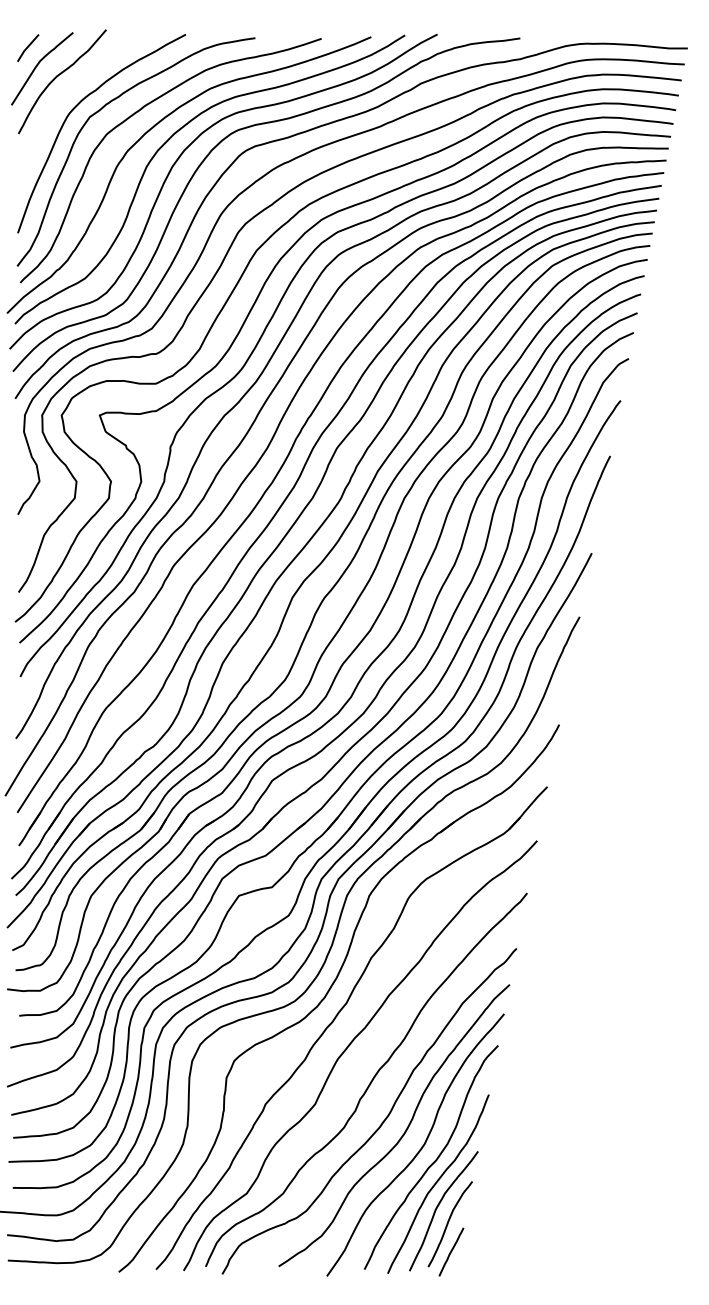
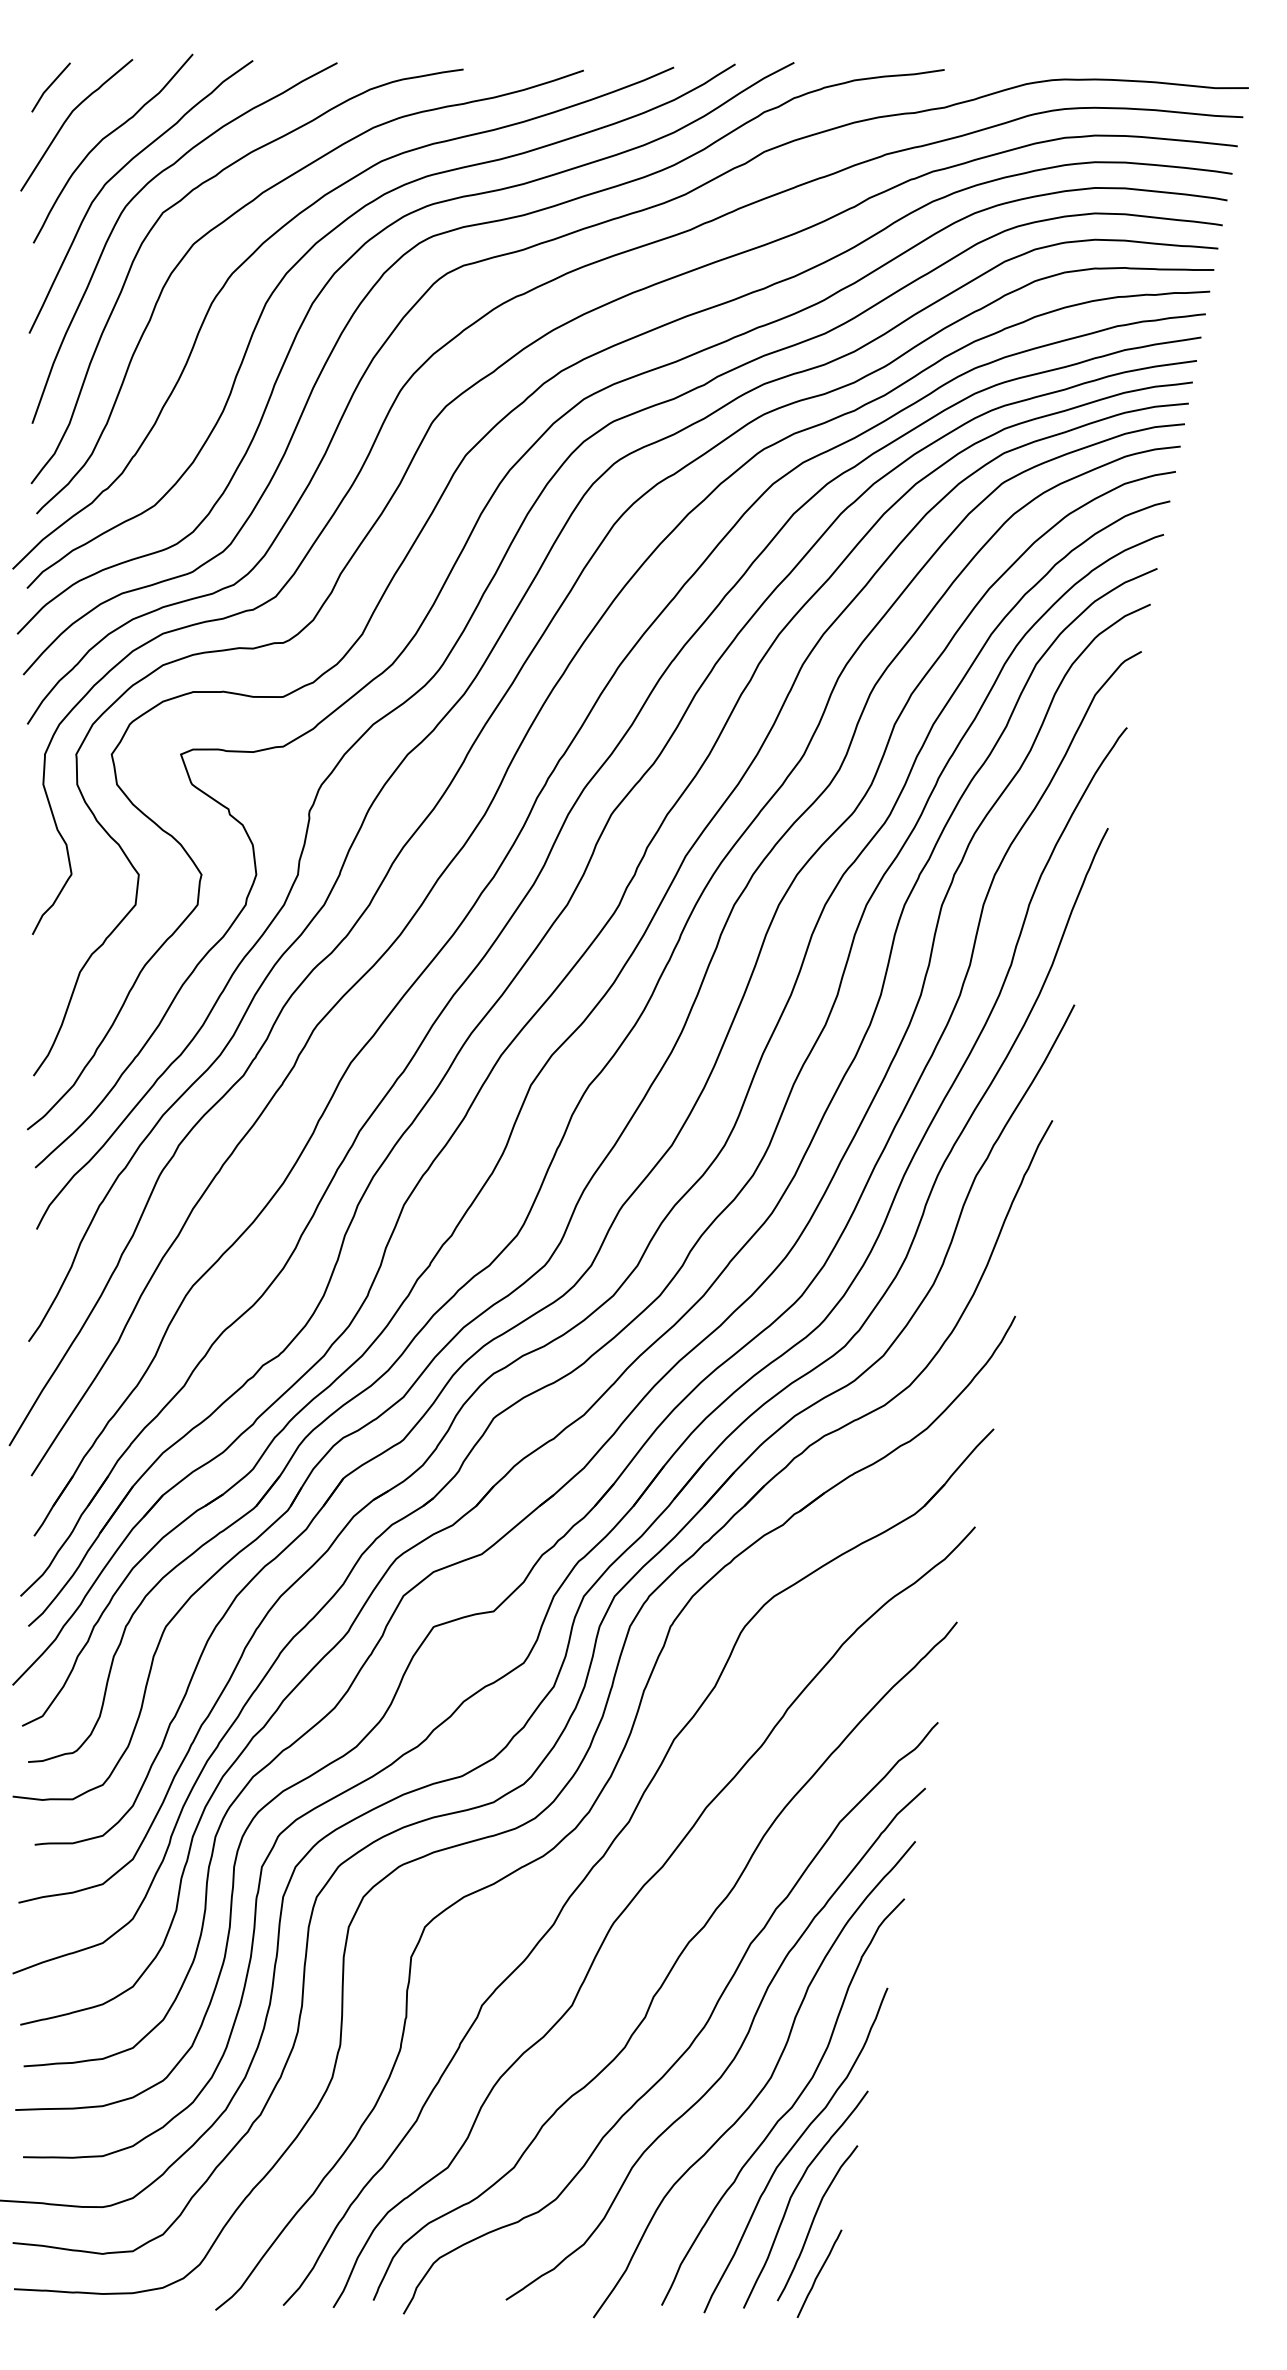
curve: (65, 95) -> (118, 173), added

